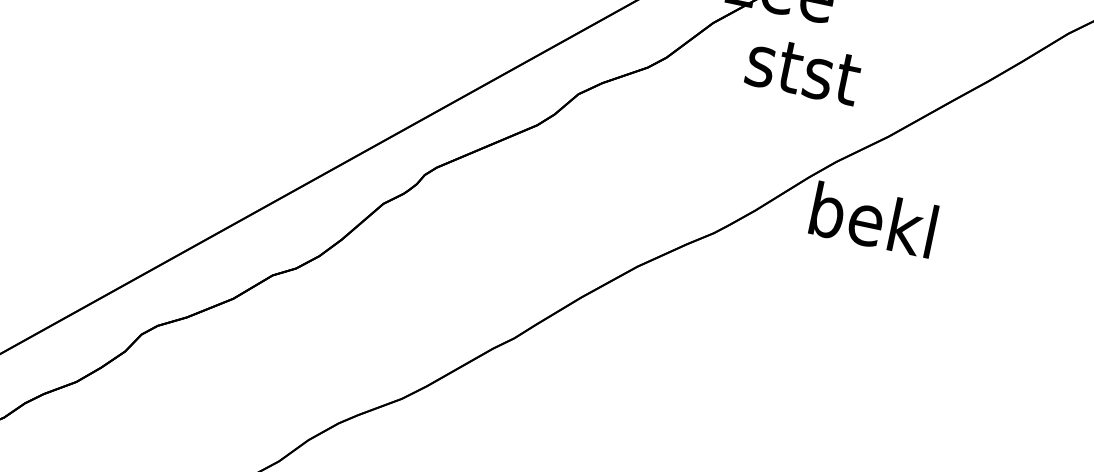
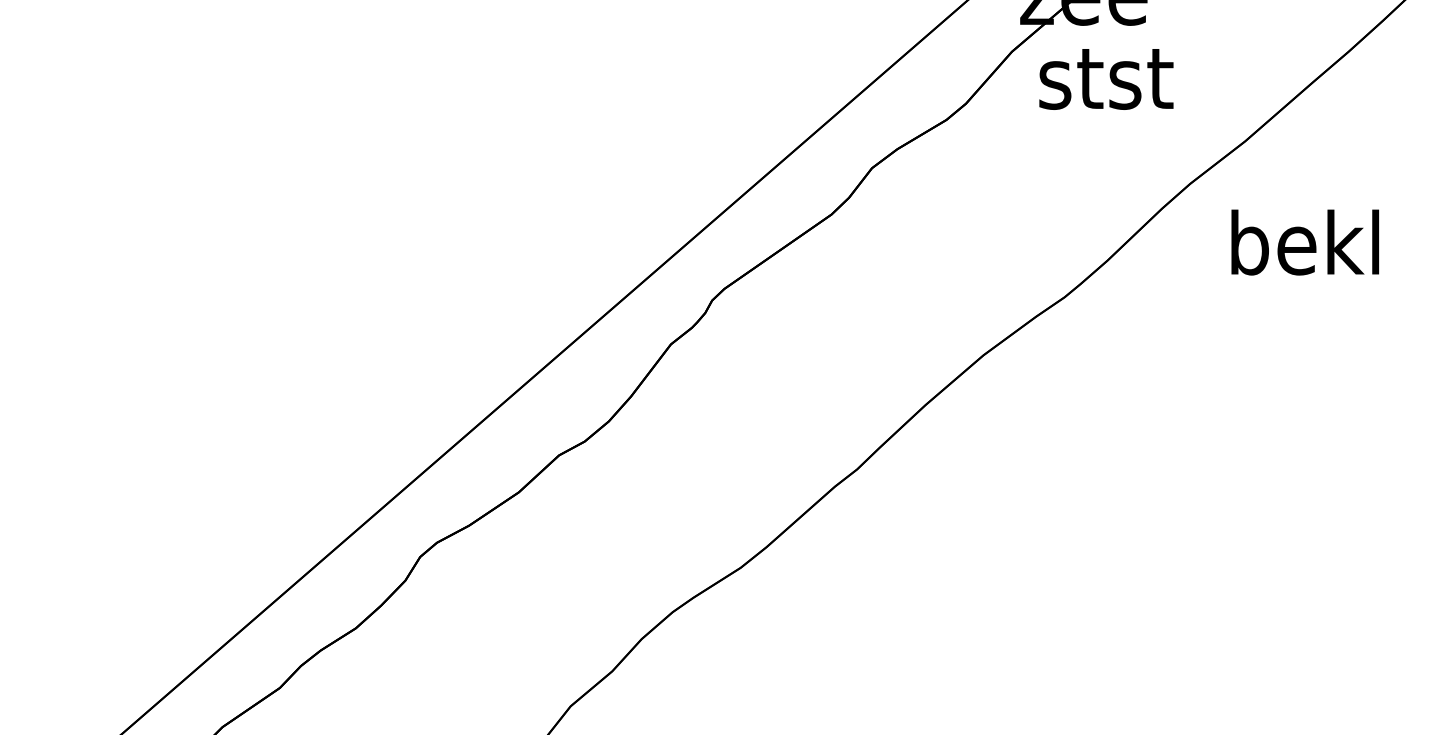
text: (803, 70) -> (1106, 79), moved
text: (873, 219) -> (1304, 242), moved

